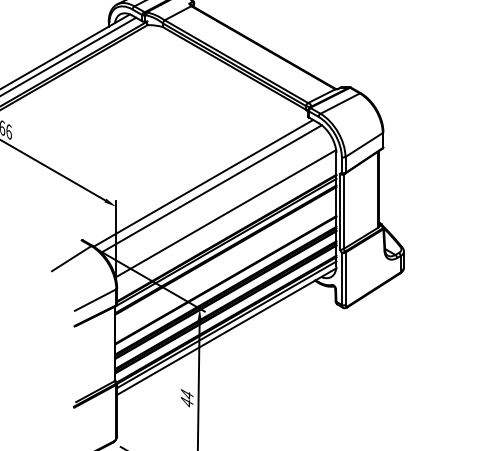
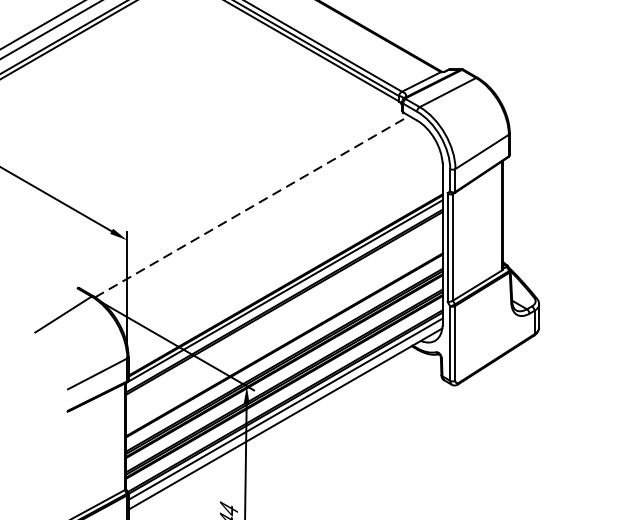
line: (203, 183) -> (252, 206), solid -> dashed
line: (211, 188) -> (263, 214), removed
line: (225, 213) -> (283, 249), removed

